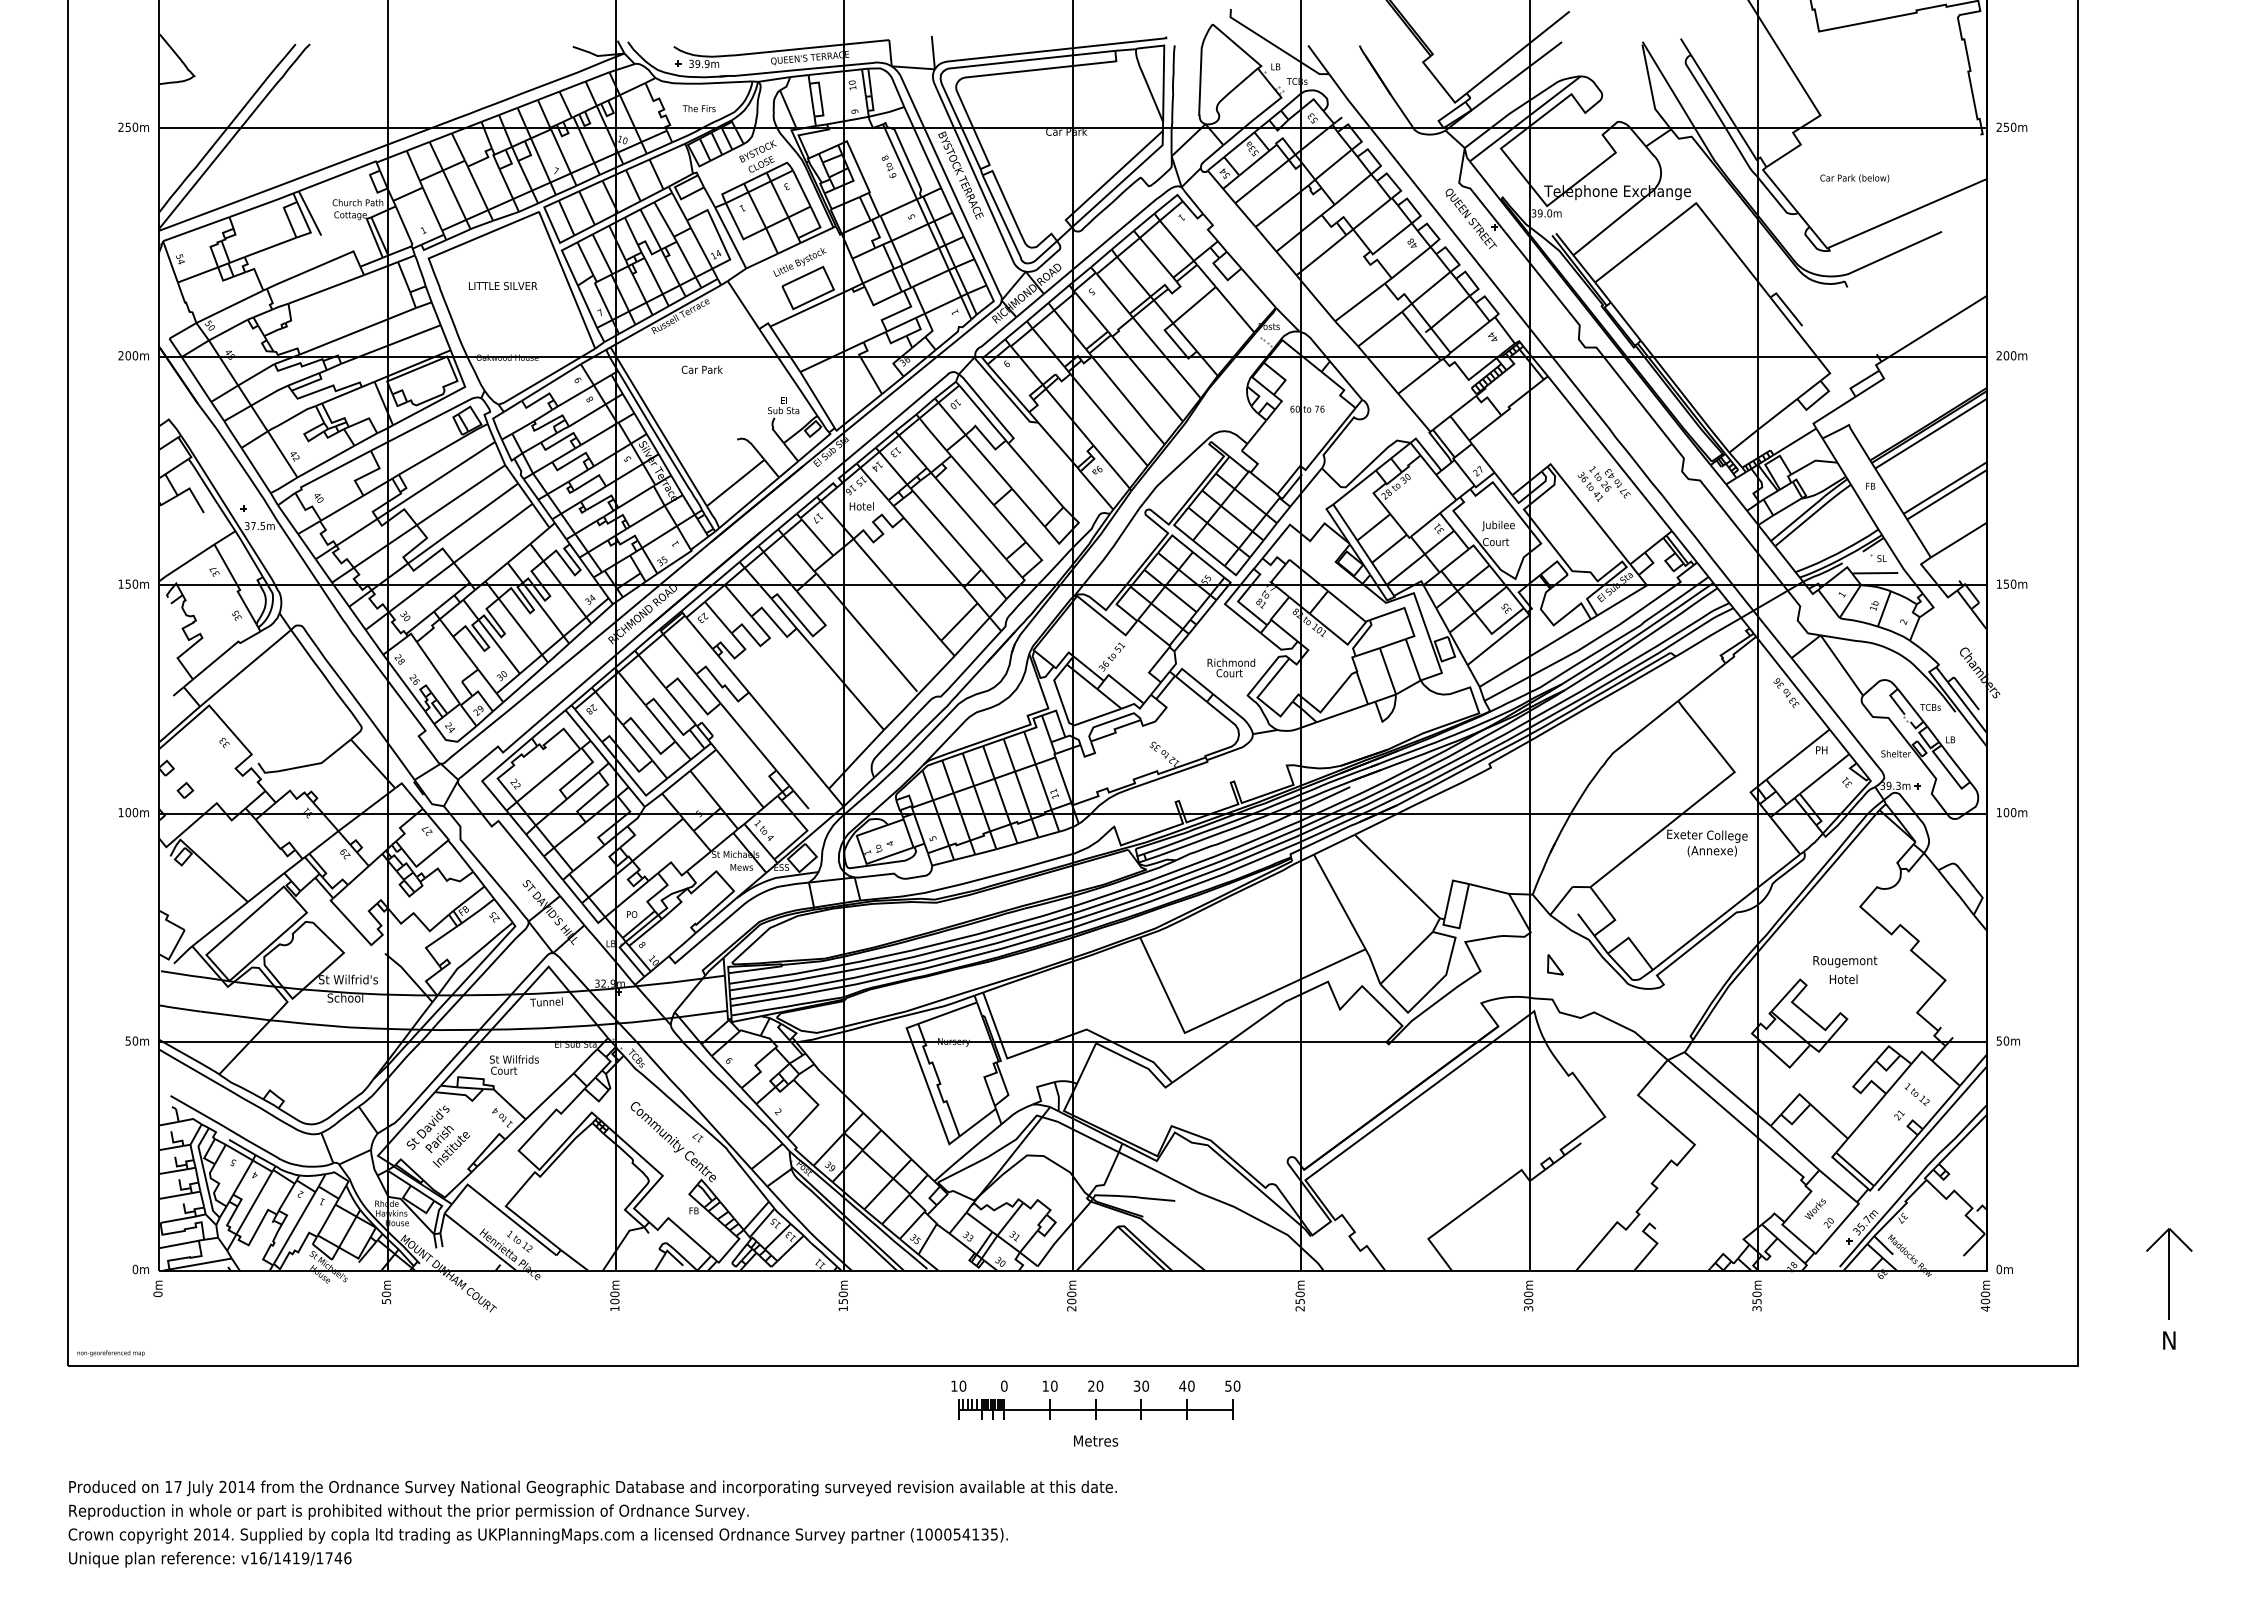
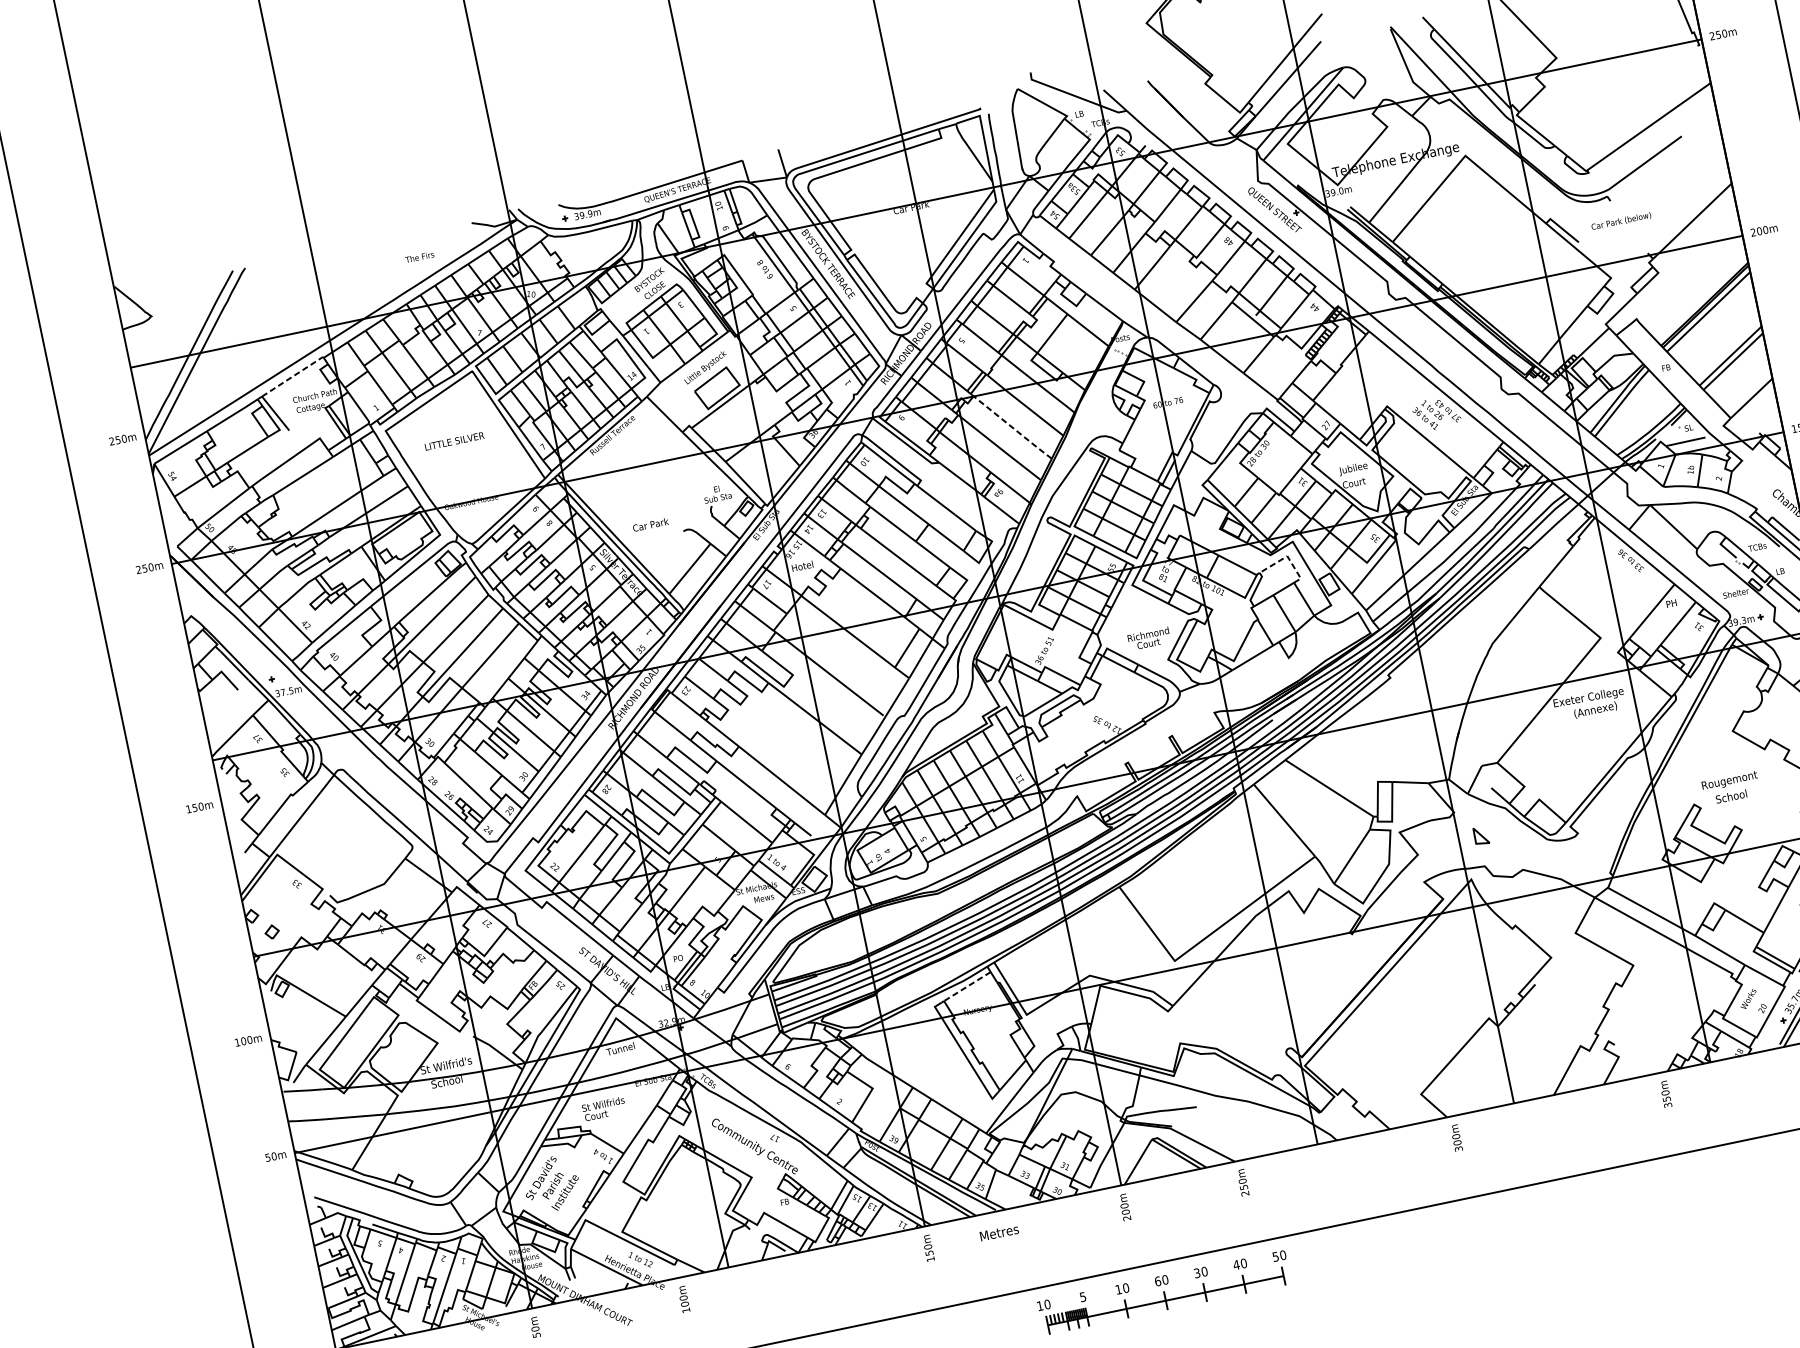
text: (698, 108) -> (419, 257), moved
text: (133, 126) -> (122, 438), moved
line: (338, 175) -> (293, 375), solid -> dashed
text: (1854, 178) -> (1621, 221), moved
text: (128, 355) -> (145, 568), 200m -> 250m
text: (701, 369) -> (650, 524), moved
line: (1128, 401) -> (1013, 428), solid -> dashed
text: (133, 583) -> (199, 806), moved
line: (1404, 608) -> (1287, 556), solid -> dashed
text: (133, 812) -> (248, 1040), moved
text: (1843, 979) -> (1731, 796), Hotel -> School
line: (947, 1013) -> (967, 986), solid -> dashed
text: (614, 1295) -> (683, 1299), moved
text: (1299, 1295) -> (1242, 1182), moved
text: (1528, 1295) -> (1456, 1137), moved
text: (1756, 1295) -> (1665, 1094), moved
text: (1004, 1385) -> (1083, 1296), 0 -> 5
text: (1091, 1385) -> (1157, 1280), 20 -> 60
text: (1096, 1440) -> (999, 1232), moved

